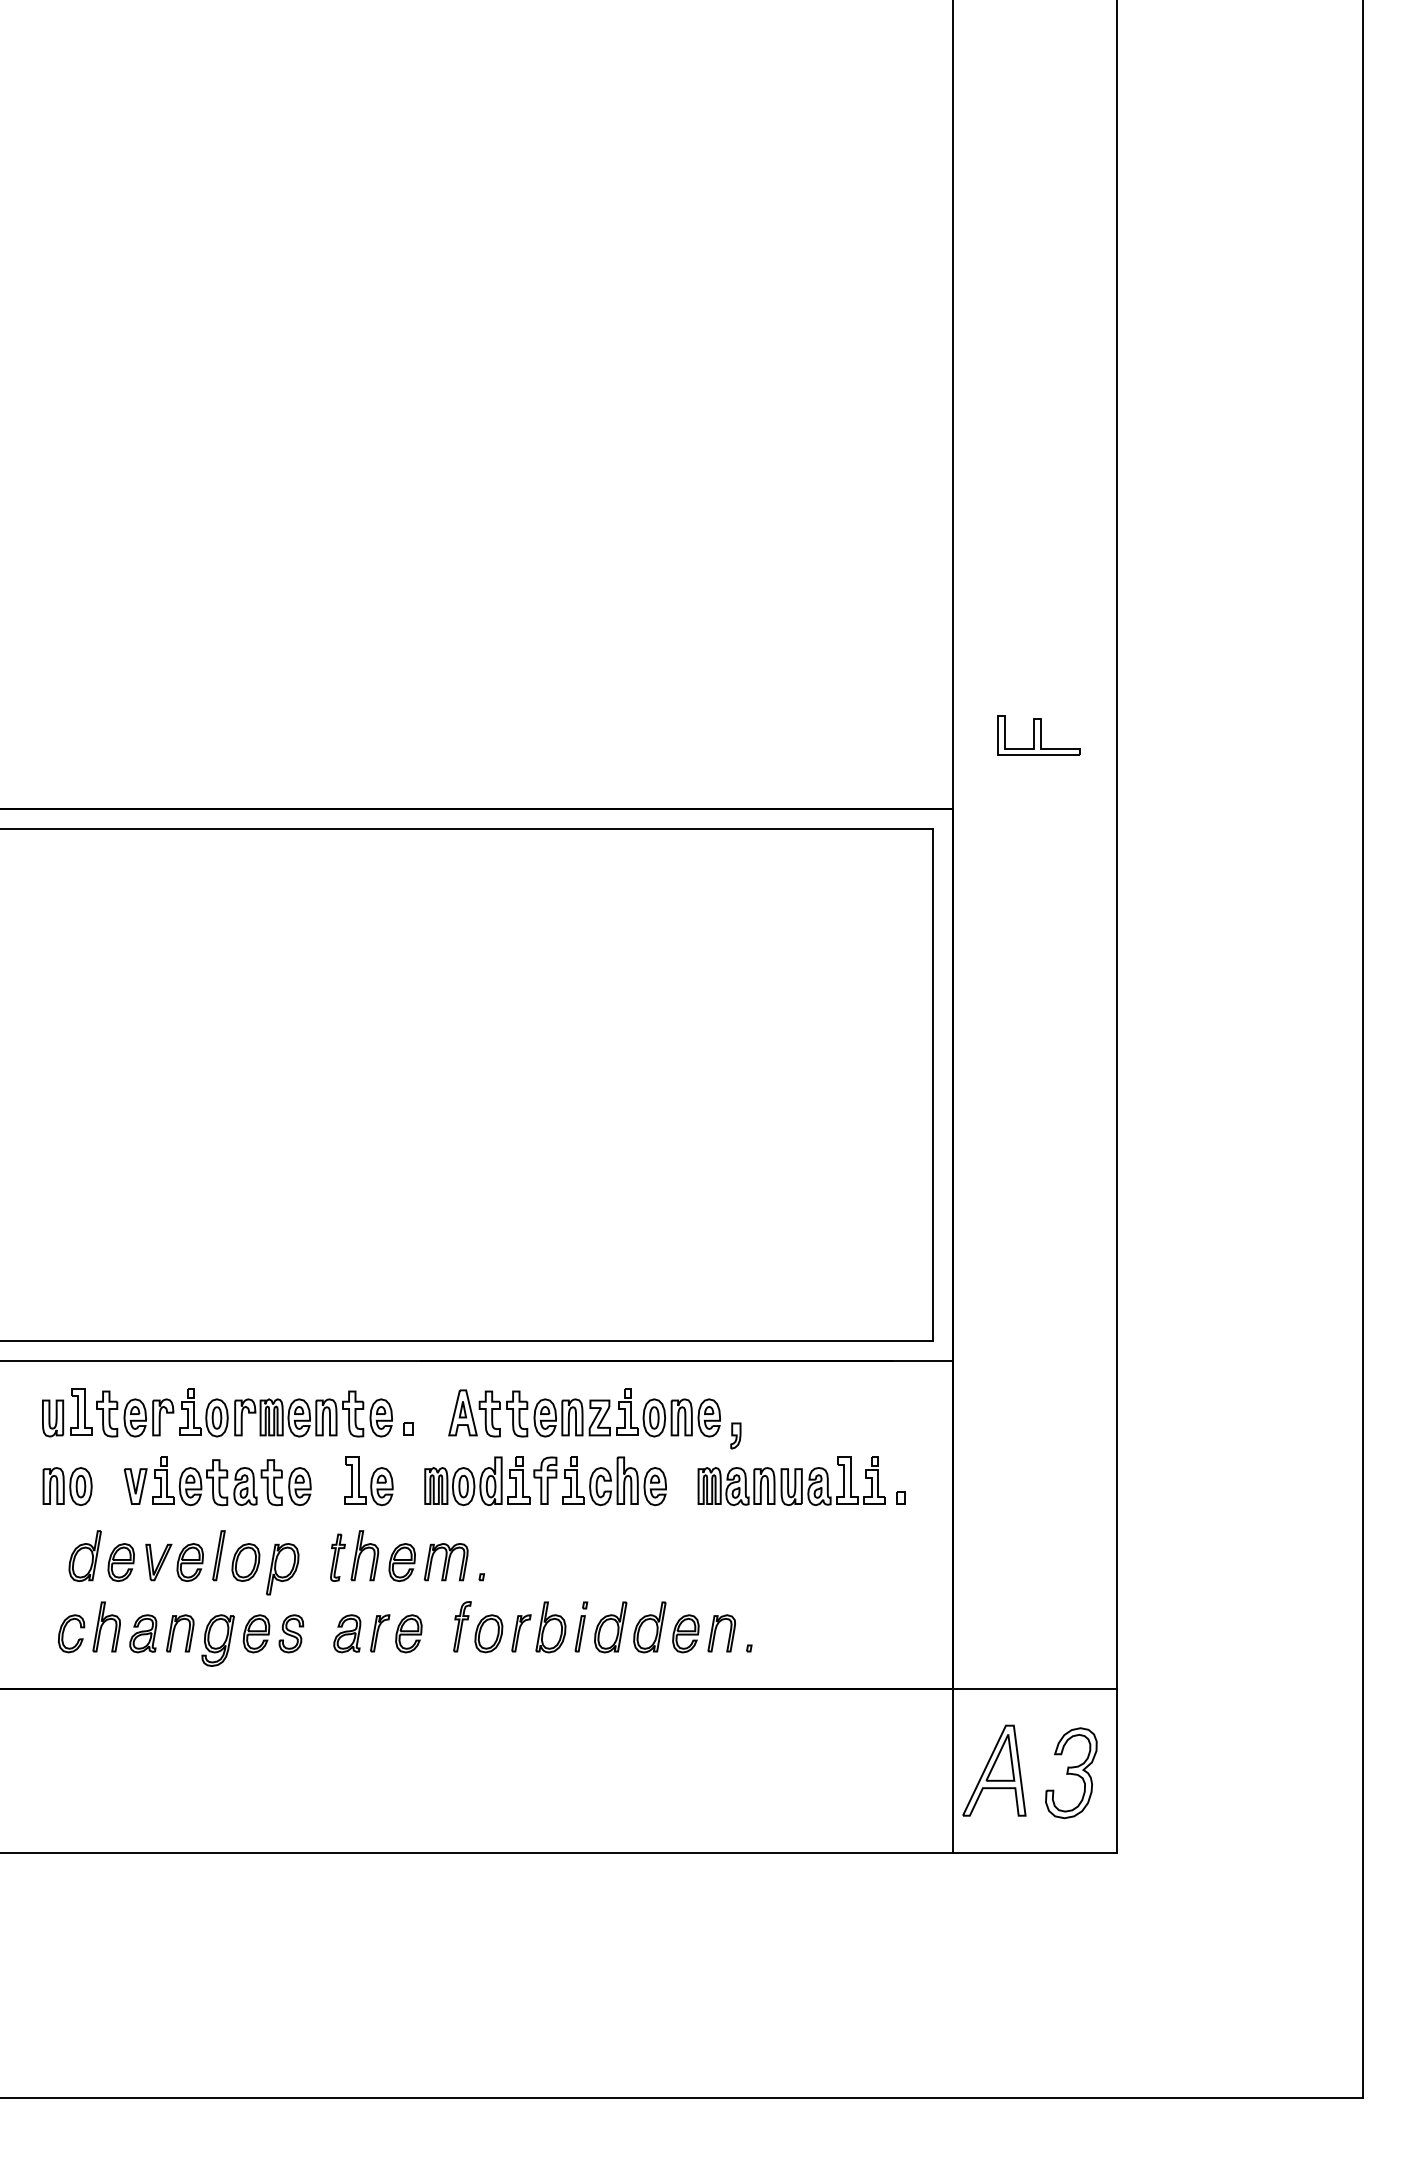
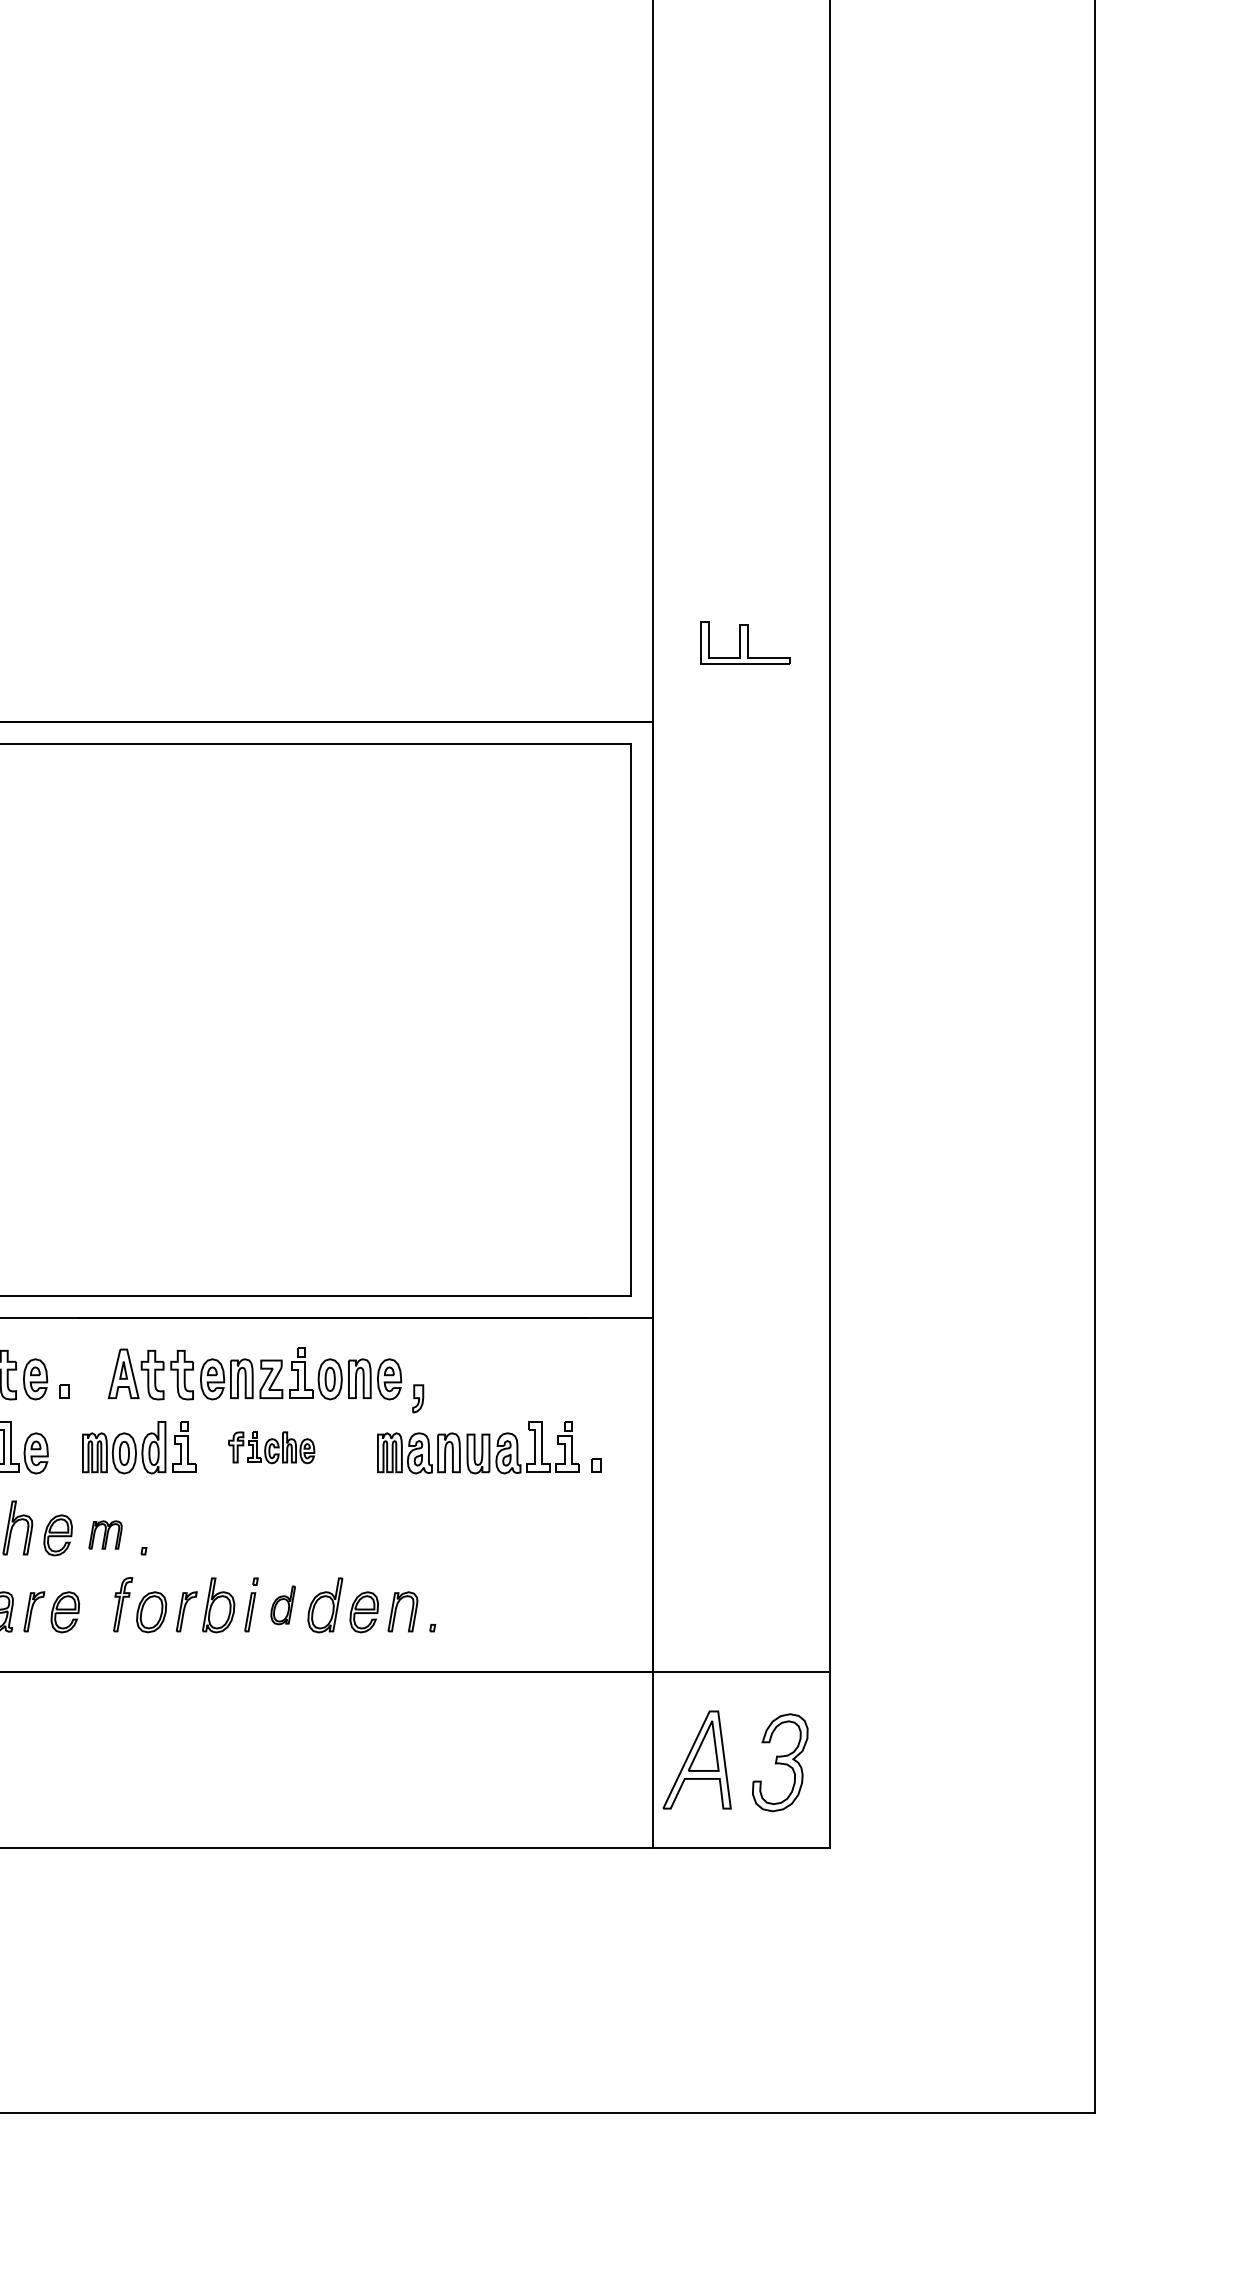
part: (599, 1481) -> (271, 1447), size x0.6
part: (445, 1562) -> (104, 1535), size x0.7
part: (610, 1627) -> (282, 1605), size x0.7

